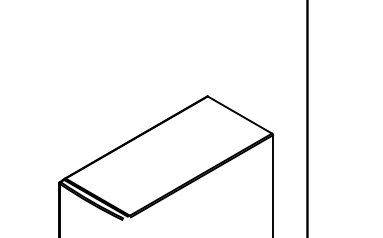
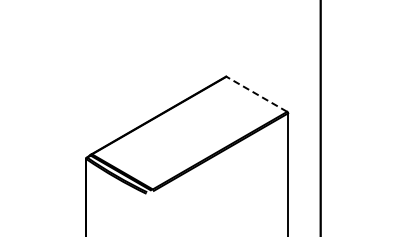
line: (239, 115) -> (256, 94), solid -> dashed

